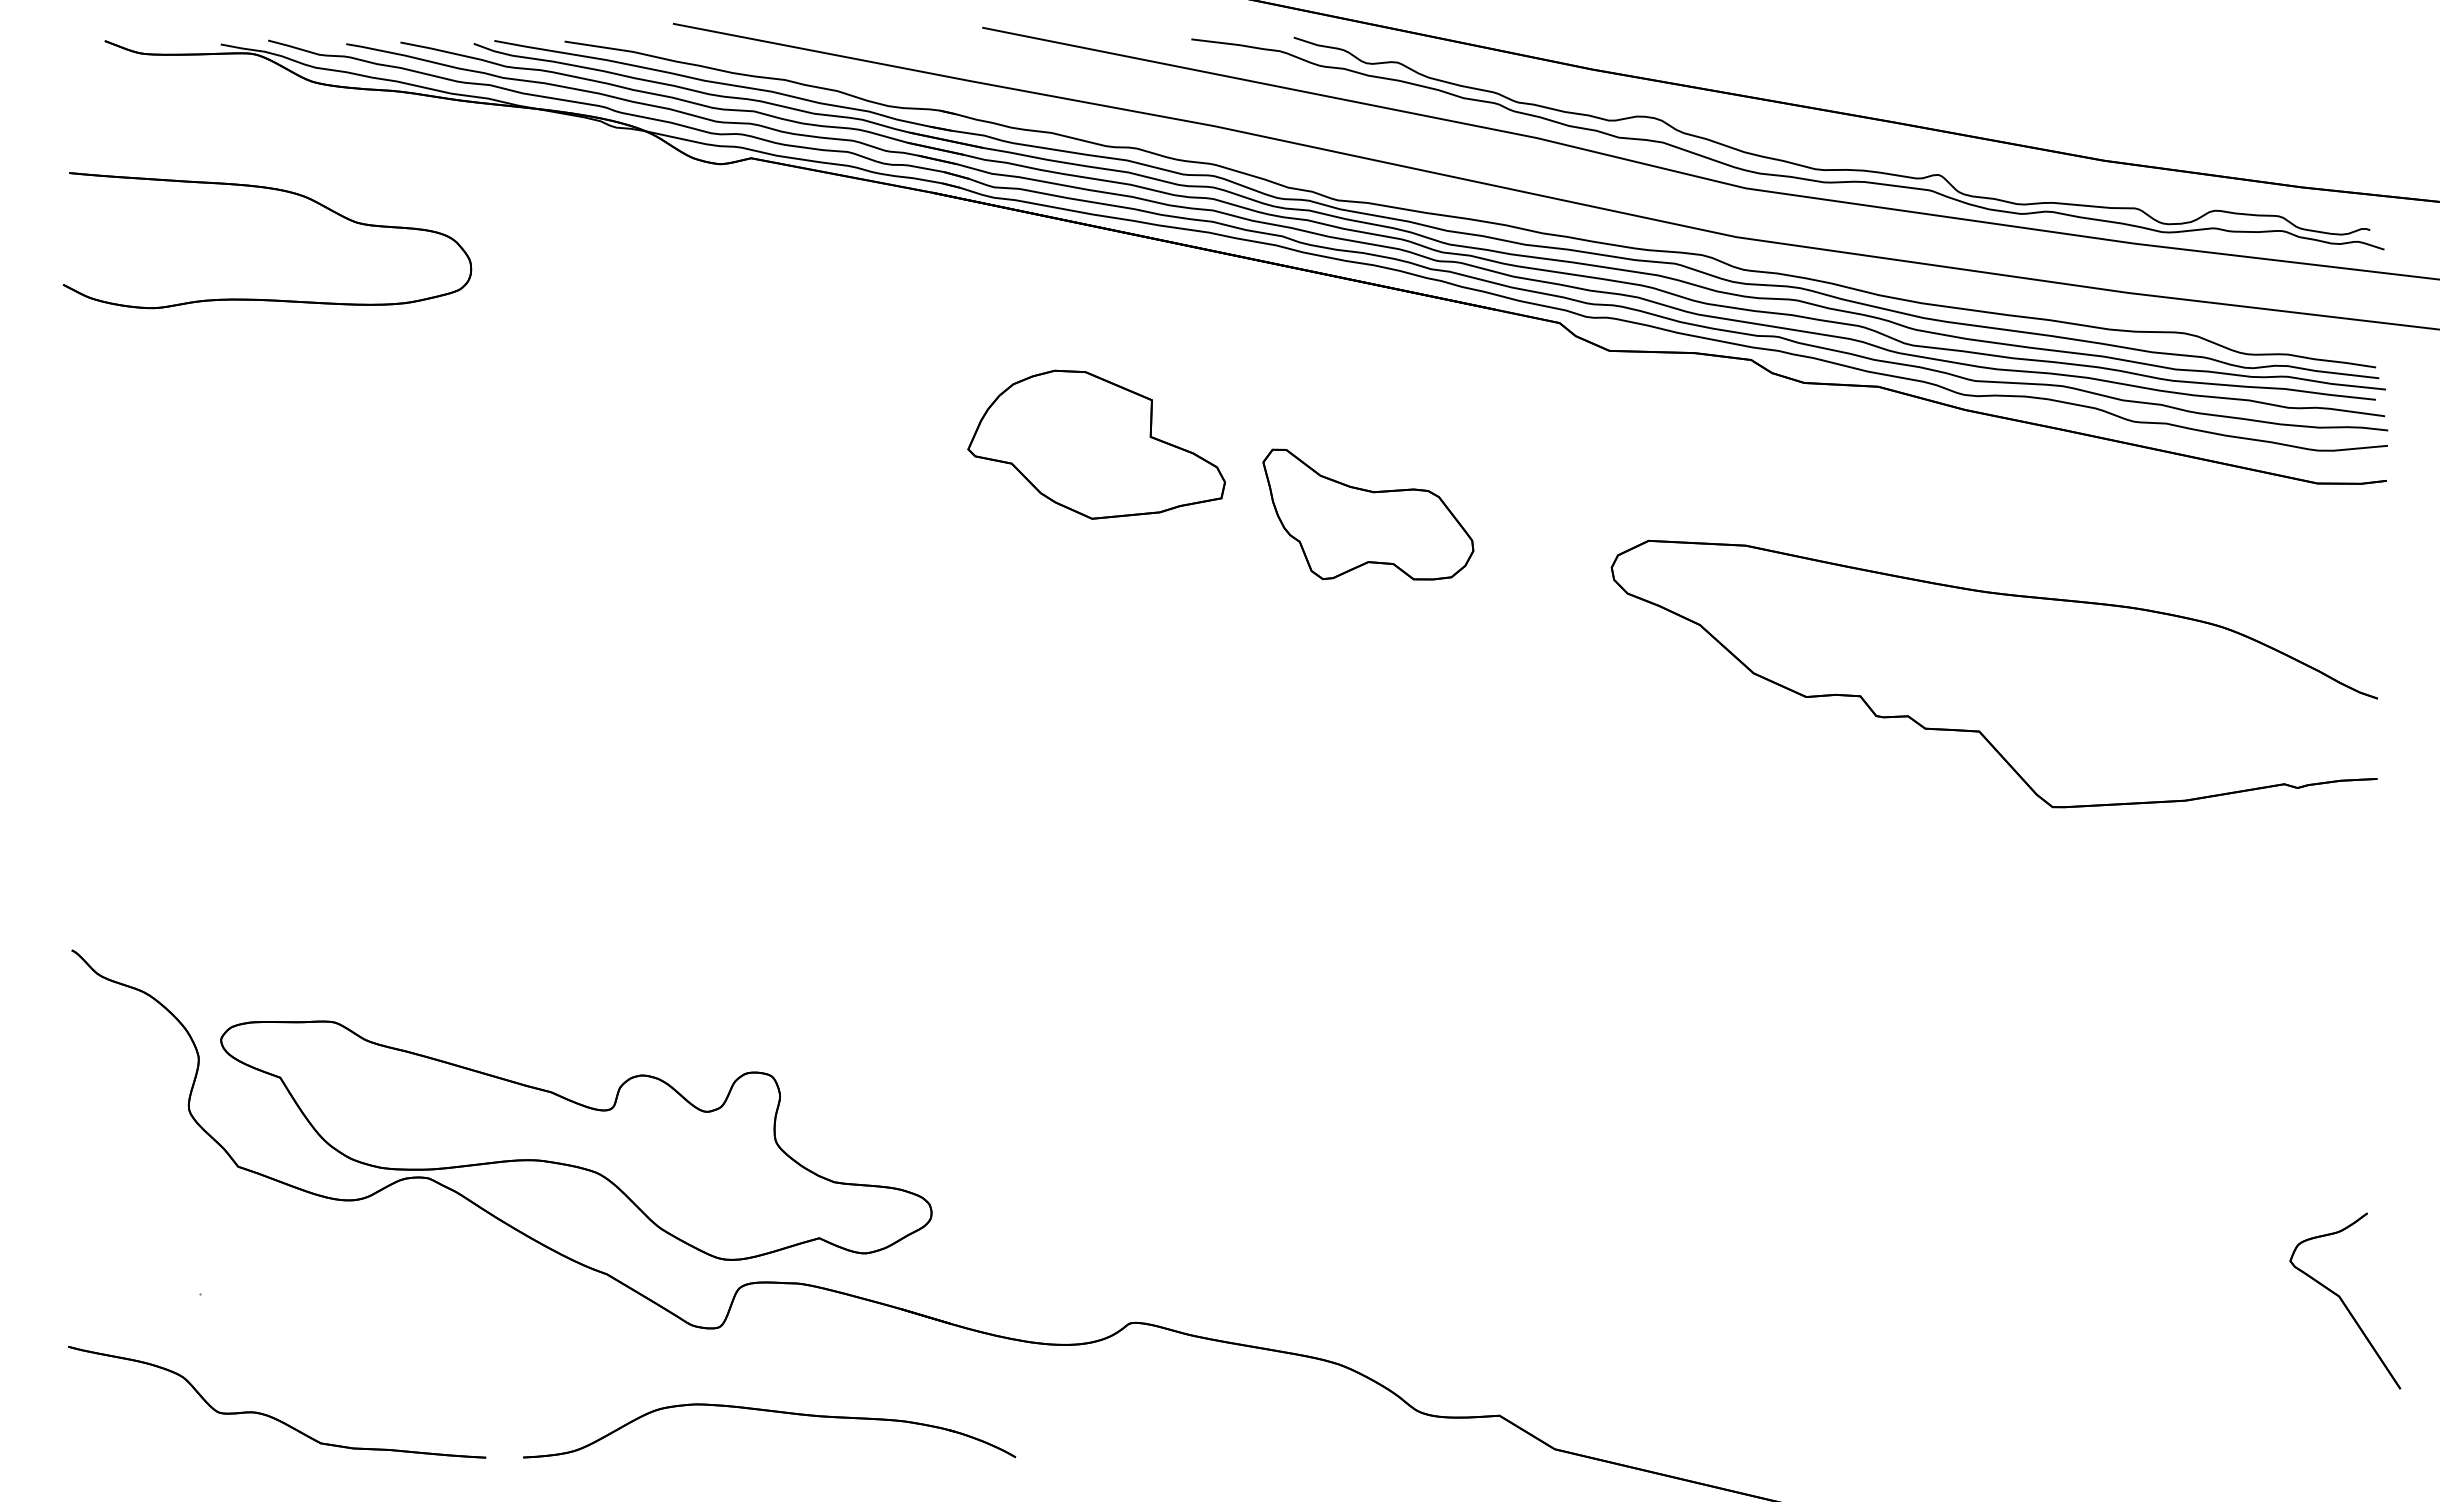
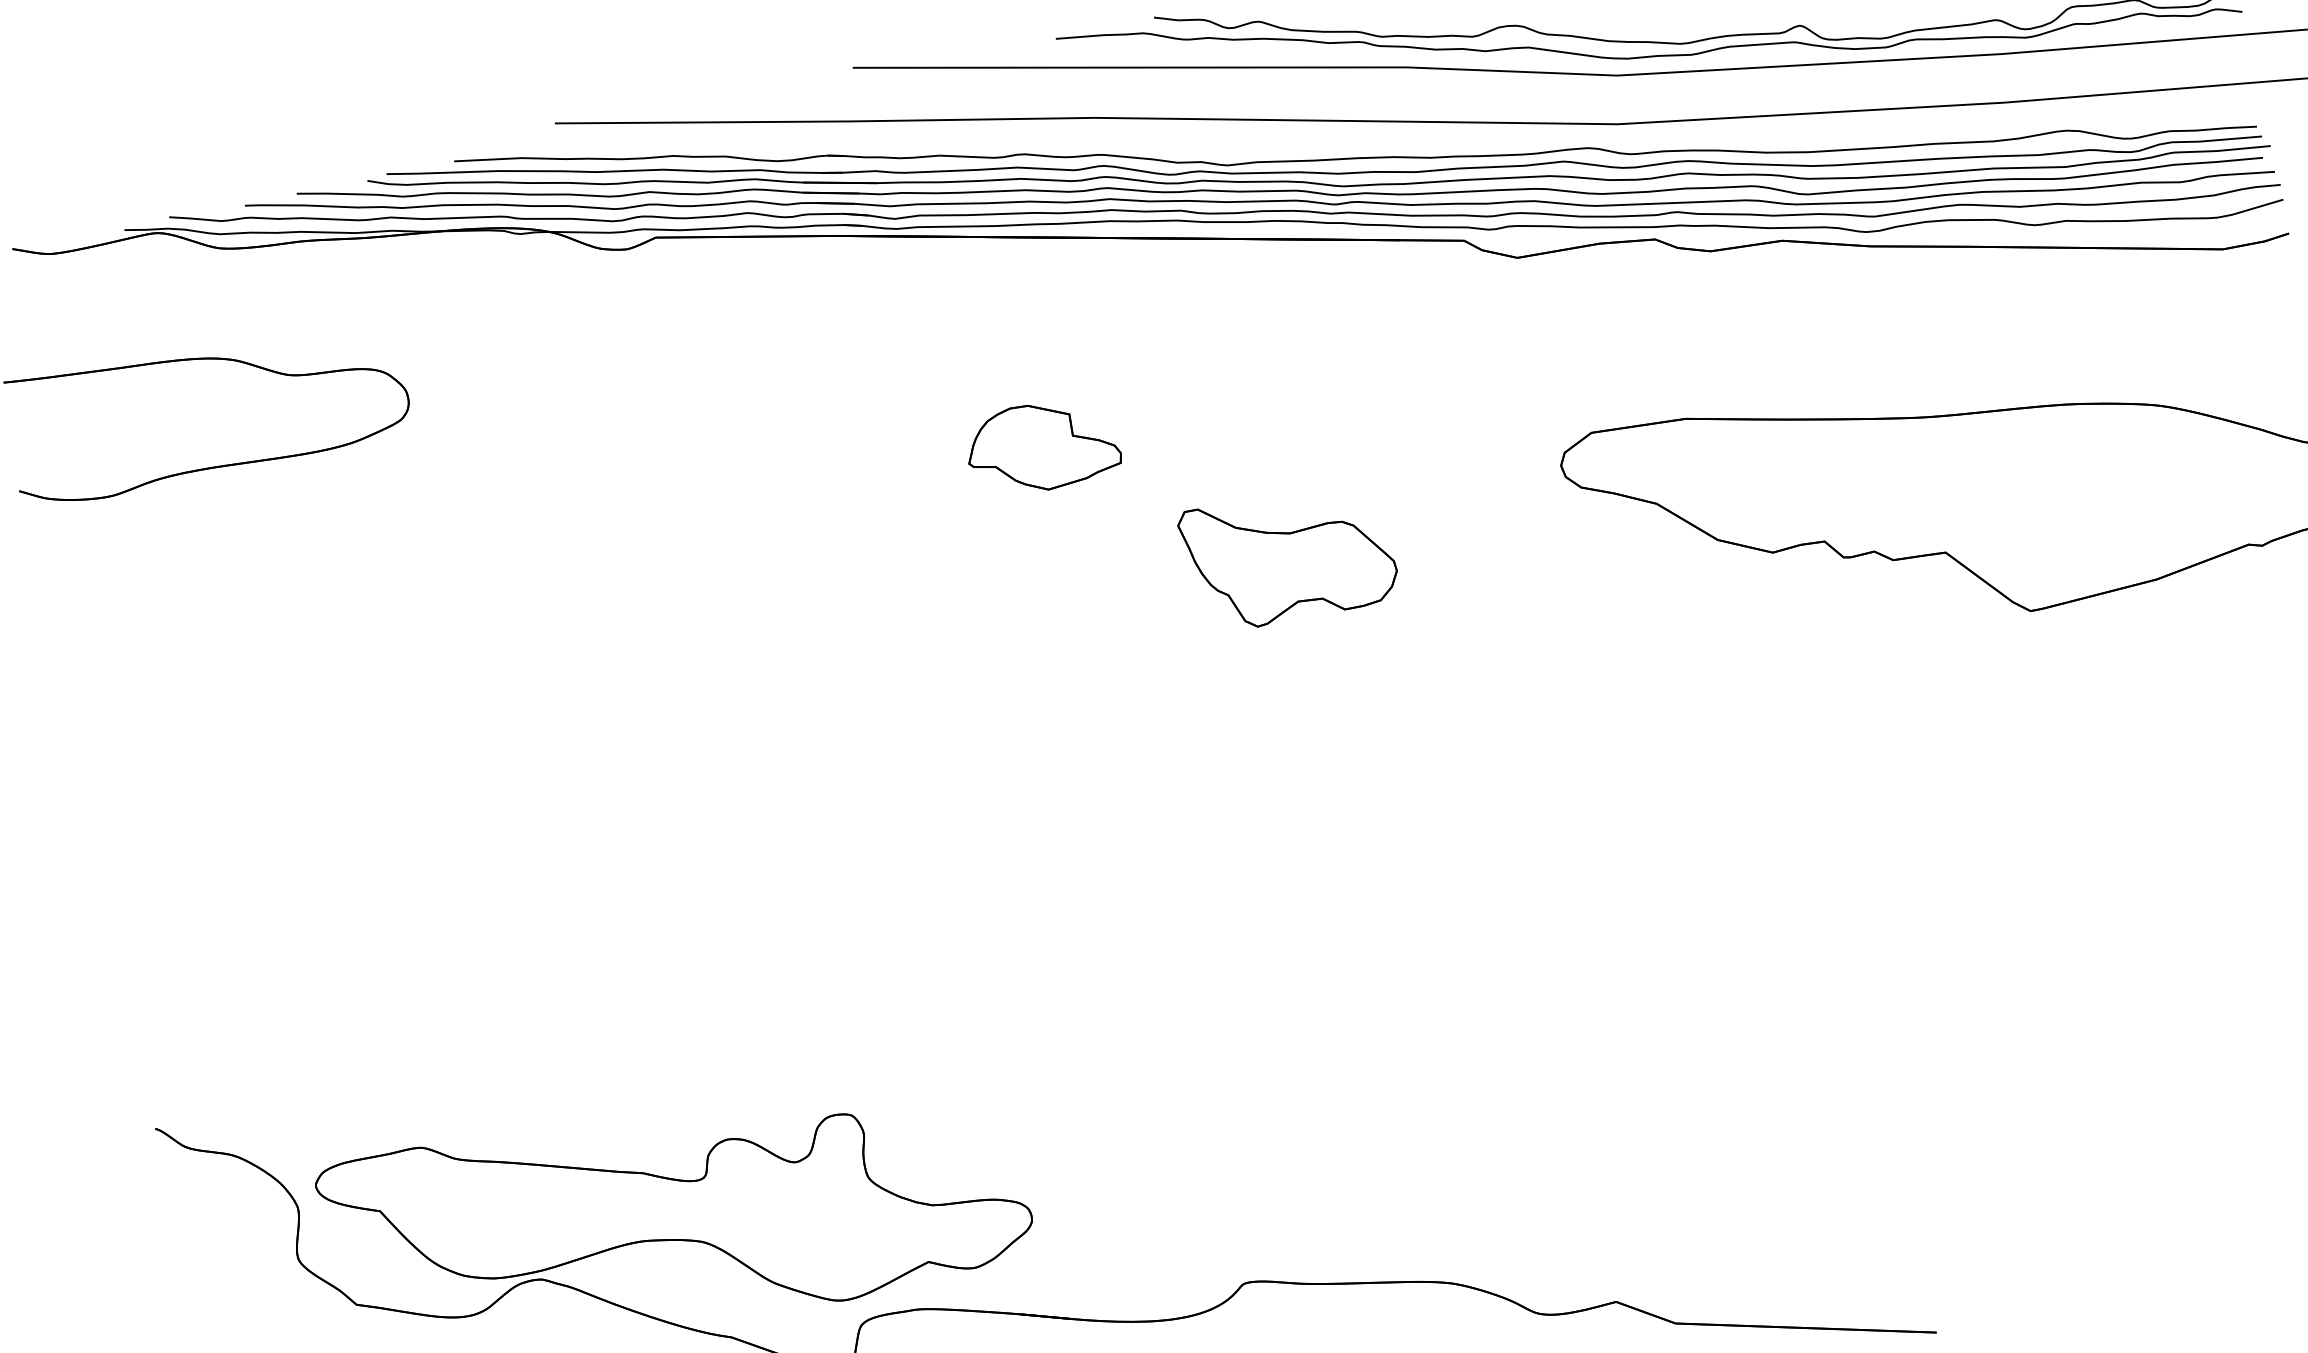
part: (1096, 444) -> (1042, 446), size x0.6
part: (1368, 514) -> (1289, 555), moved

